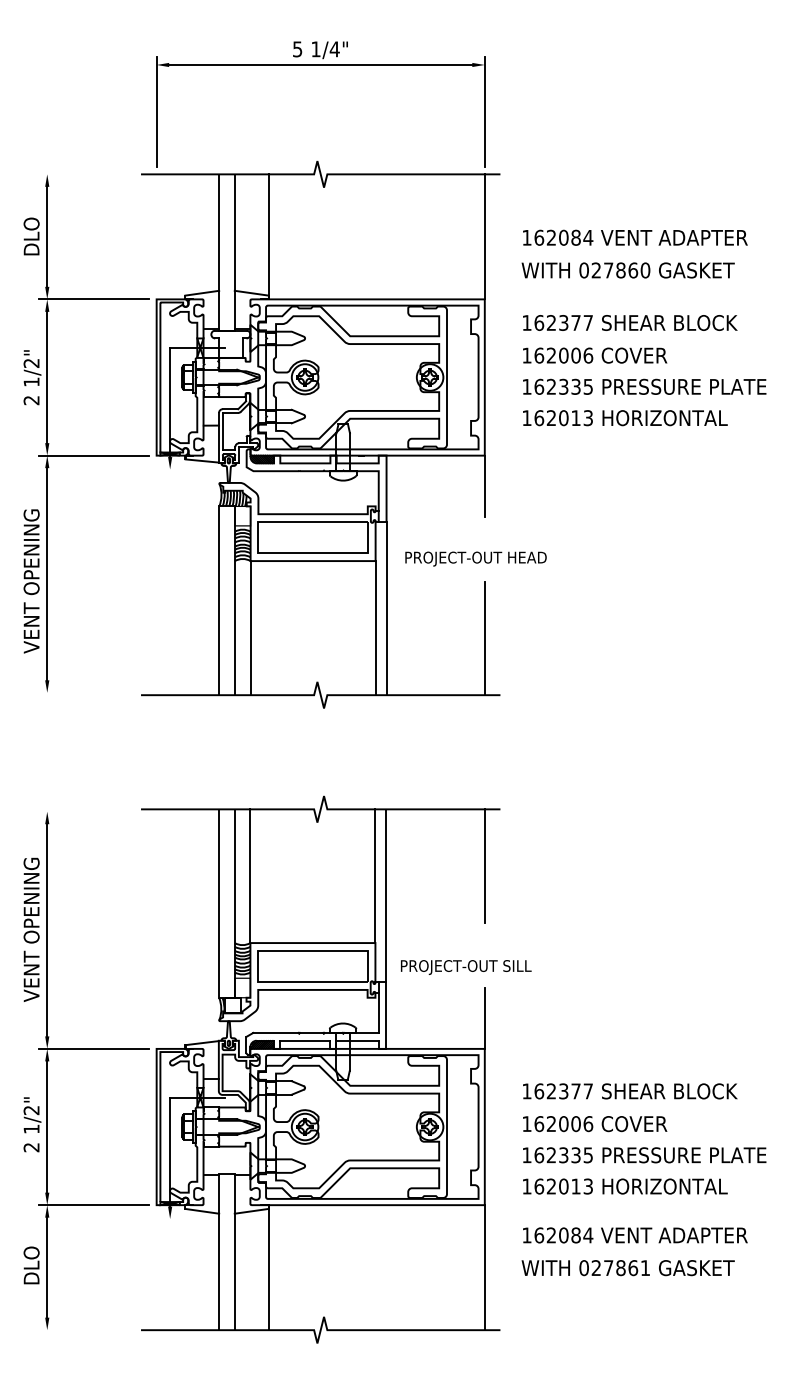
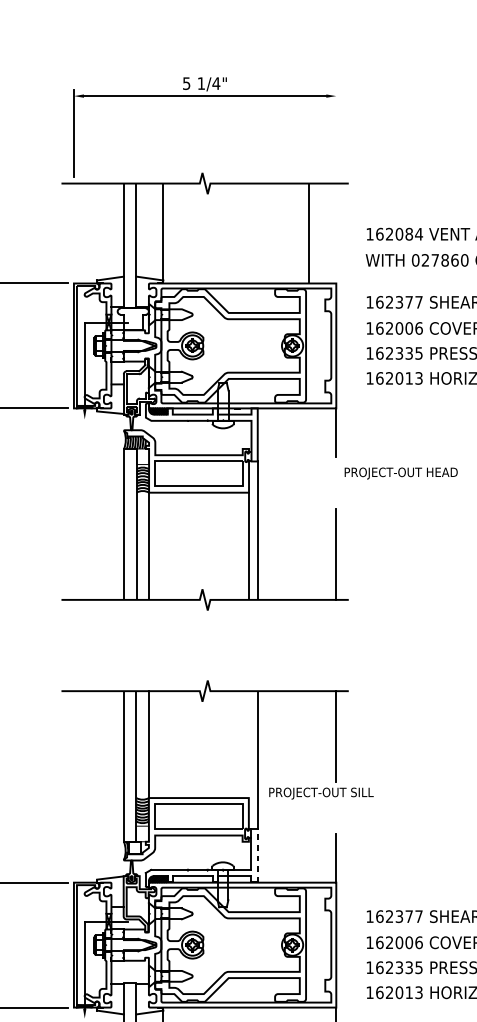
line: (484, 111) -> (336, 133), removed
line: (484, 236) -> (308, 233), moved
text: (475, 558) -> (400, 473), moved
line: (375, 876) -> (248, 744), removed
text: (466, 967) -> (321, 793), moved
line: (386, 1014) -> (257, 855), solid -> dashed

